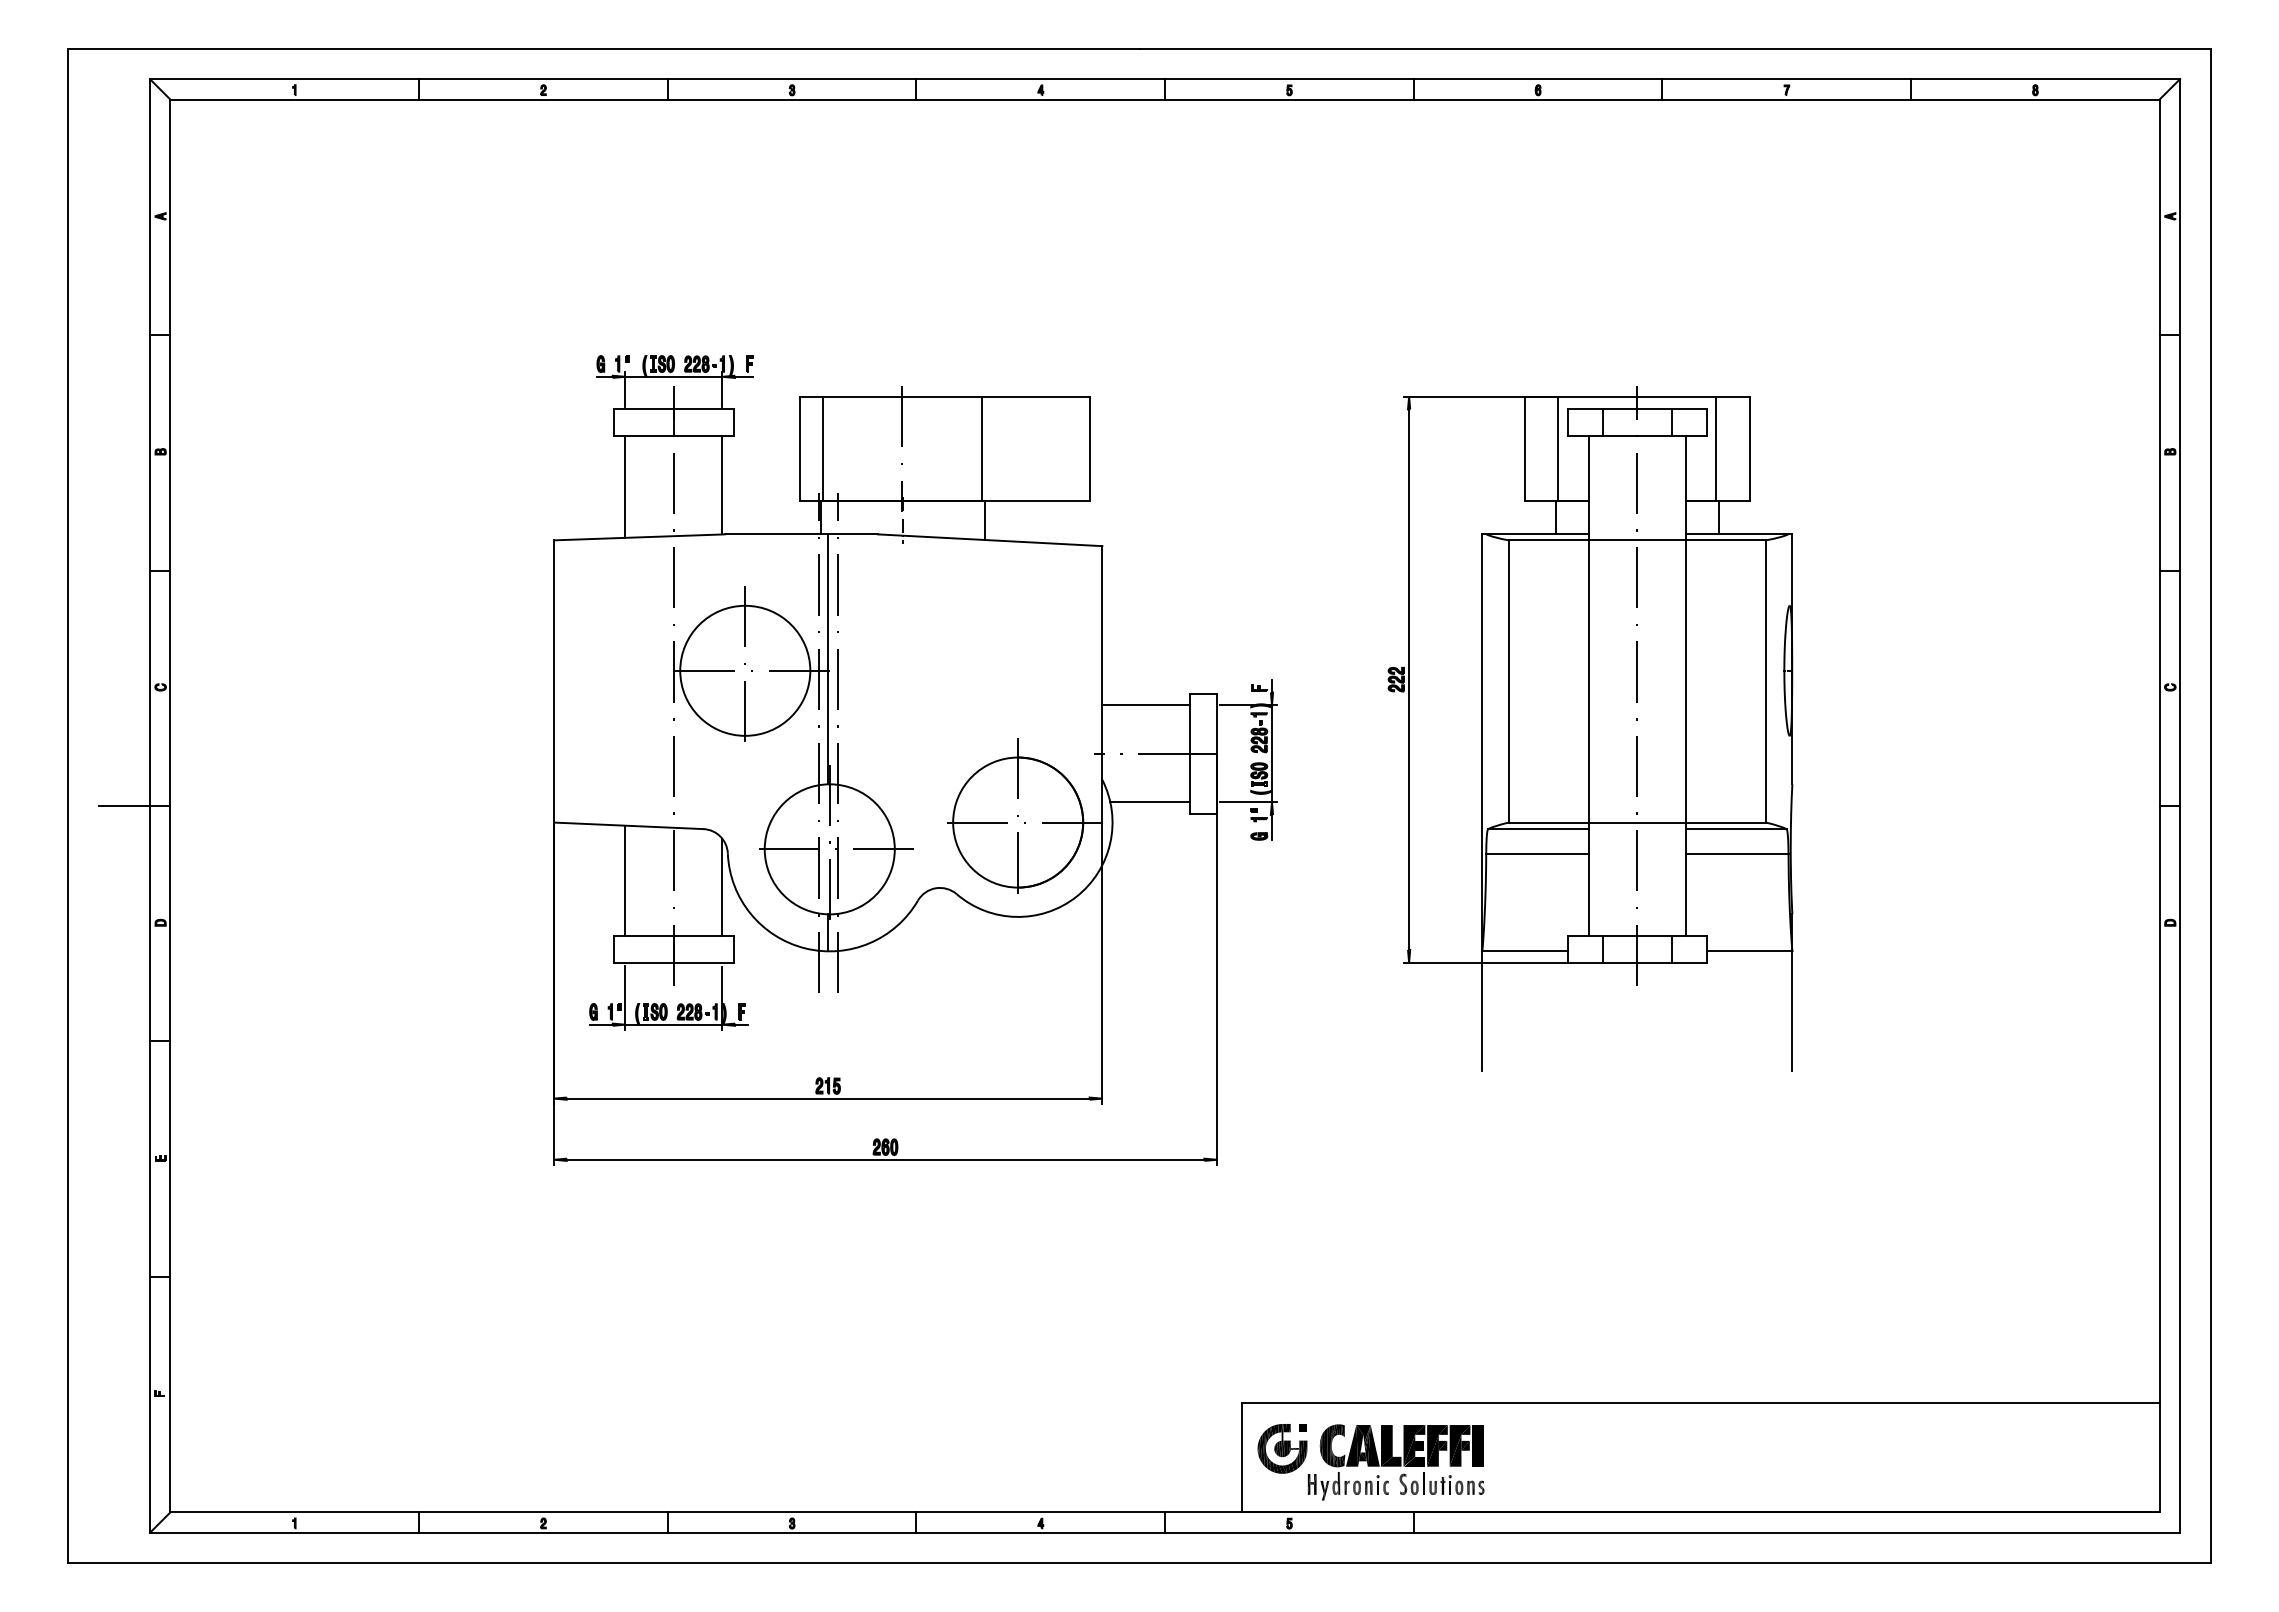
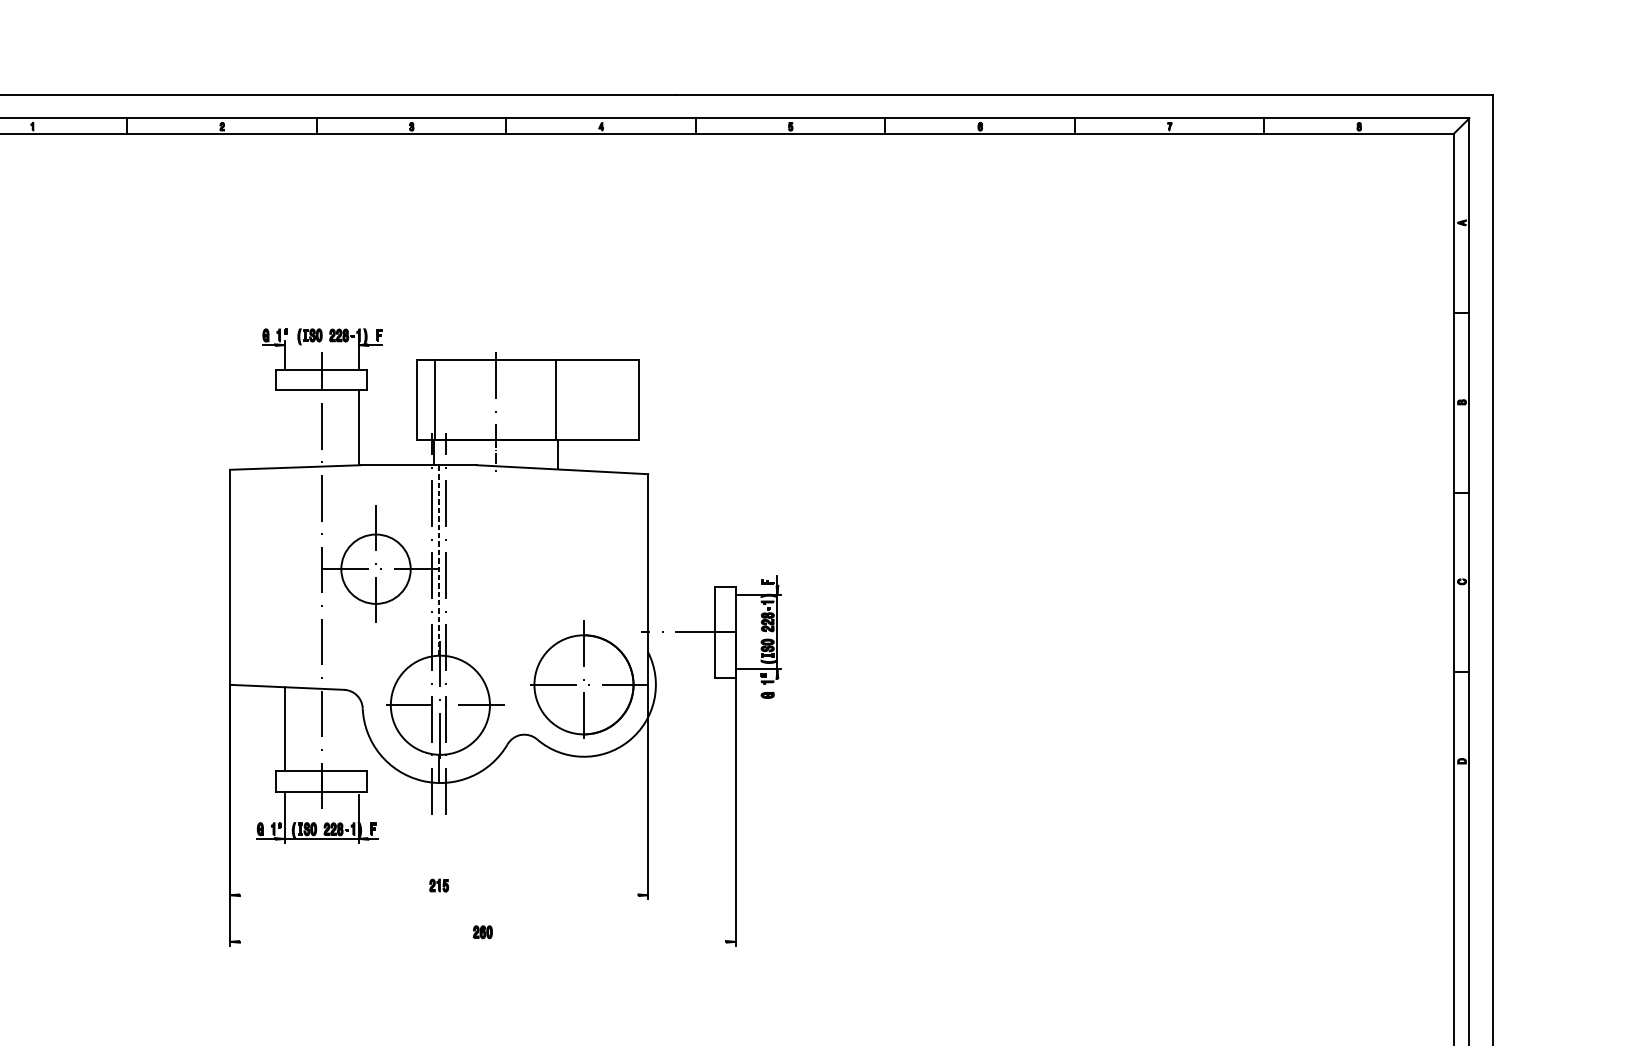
line: (673, 376) -> (321, 344), removed
line: (625, 486) -> (284, 428), removed
line: (828, 659) -> (439, 560), solid -> dashed
circle: (745, 670) -> (376, 568), size x0.7
line: (1146, 705) -> (681, 595), removed
part: (1590, 728) -> (1020, 613), removed
line: (1150, 802) -> (684, 669), removed
line: (1271, 827) -> (777, 688), removed
line: (722, 886) -> (358, 733), removed
line: (827, 1098) -> (438, 895), removed
line: (885, 1159) -> (482, 941), removed

